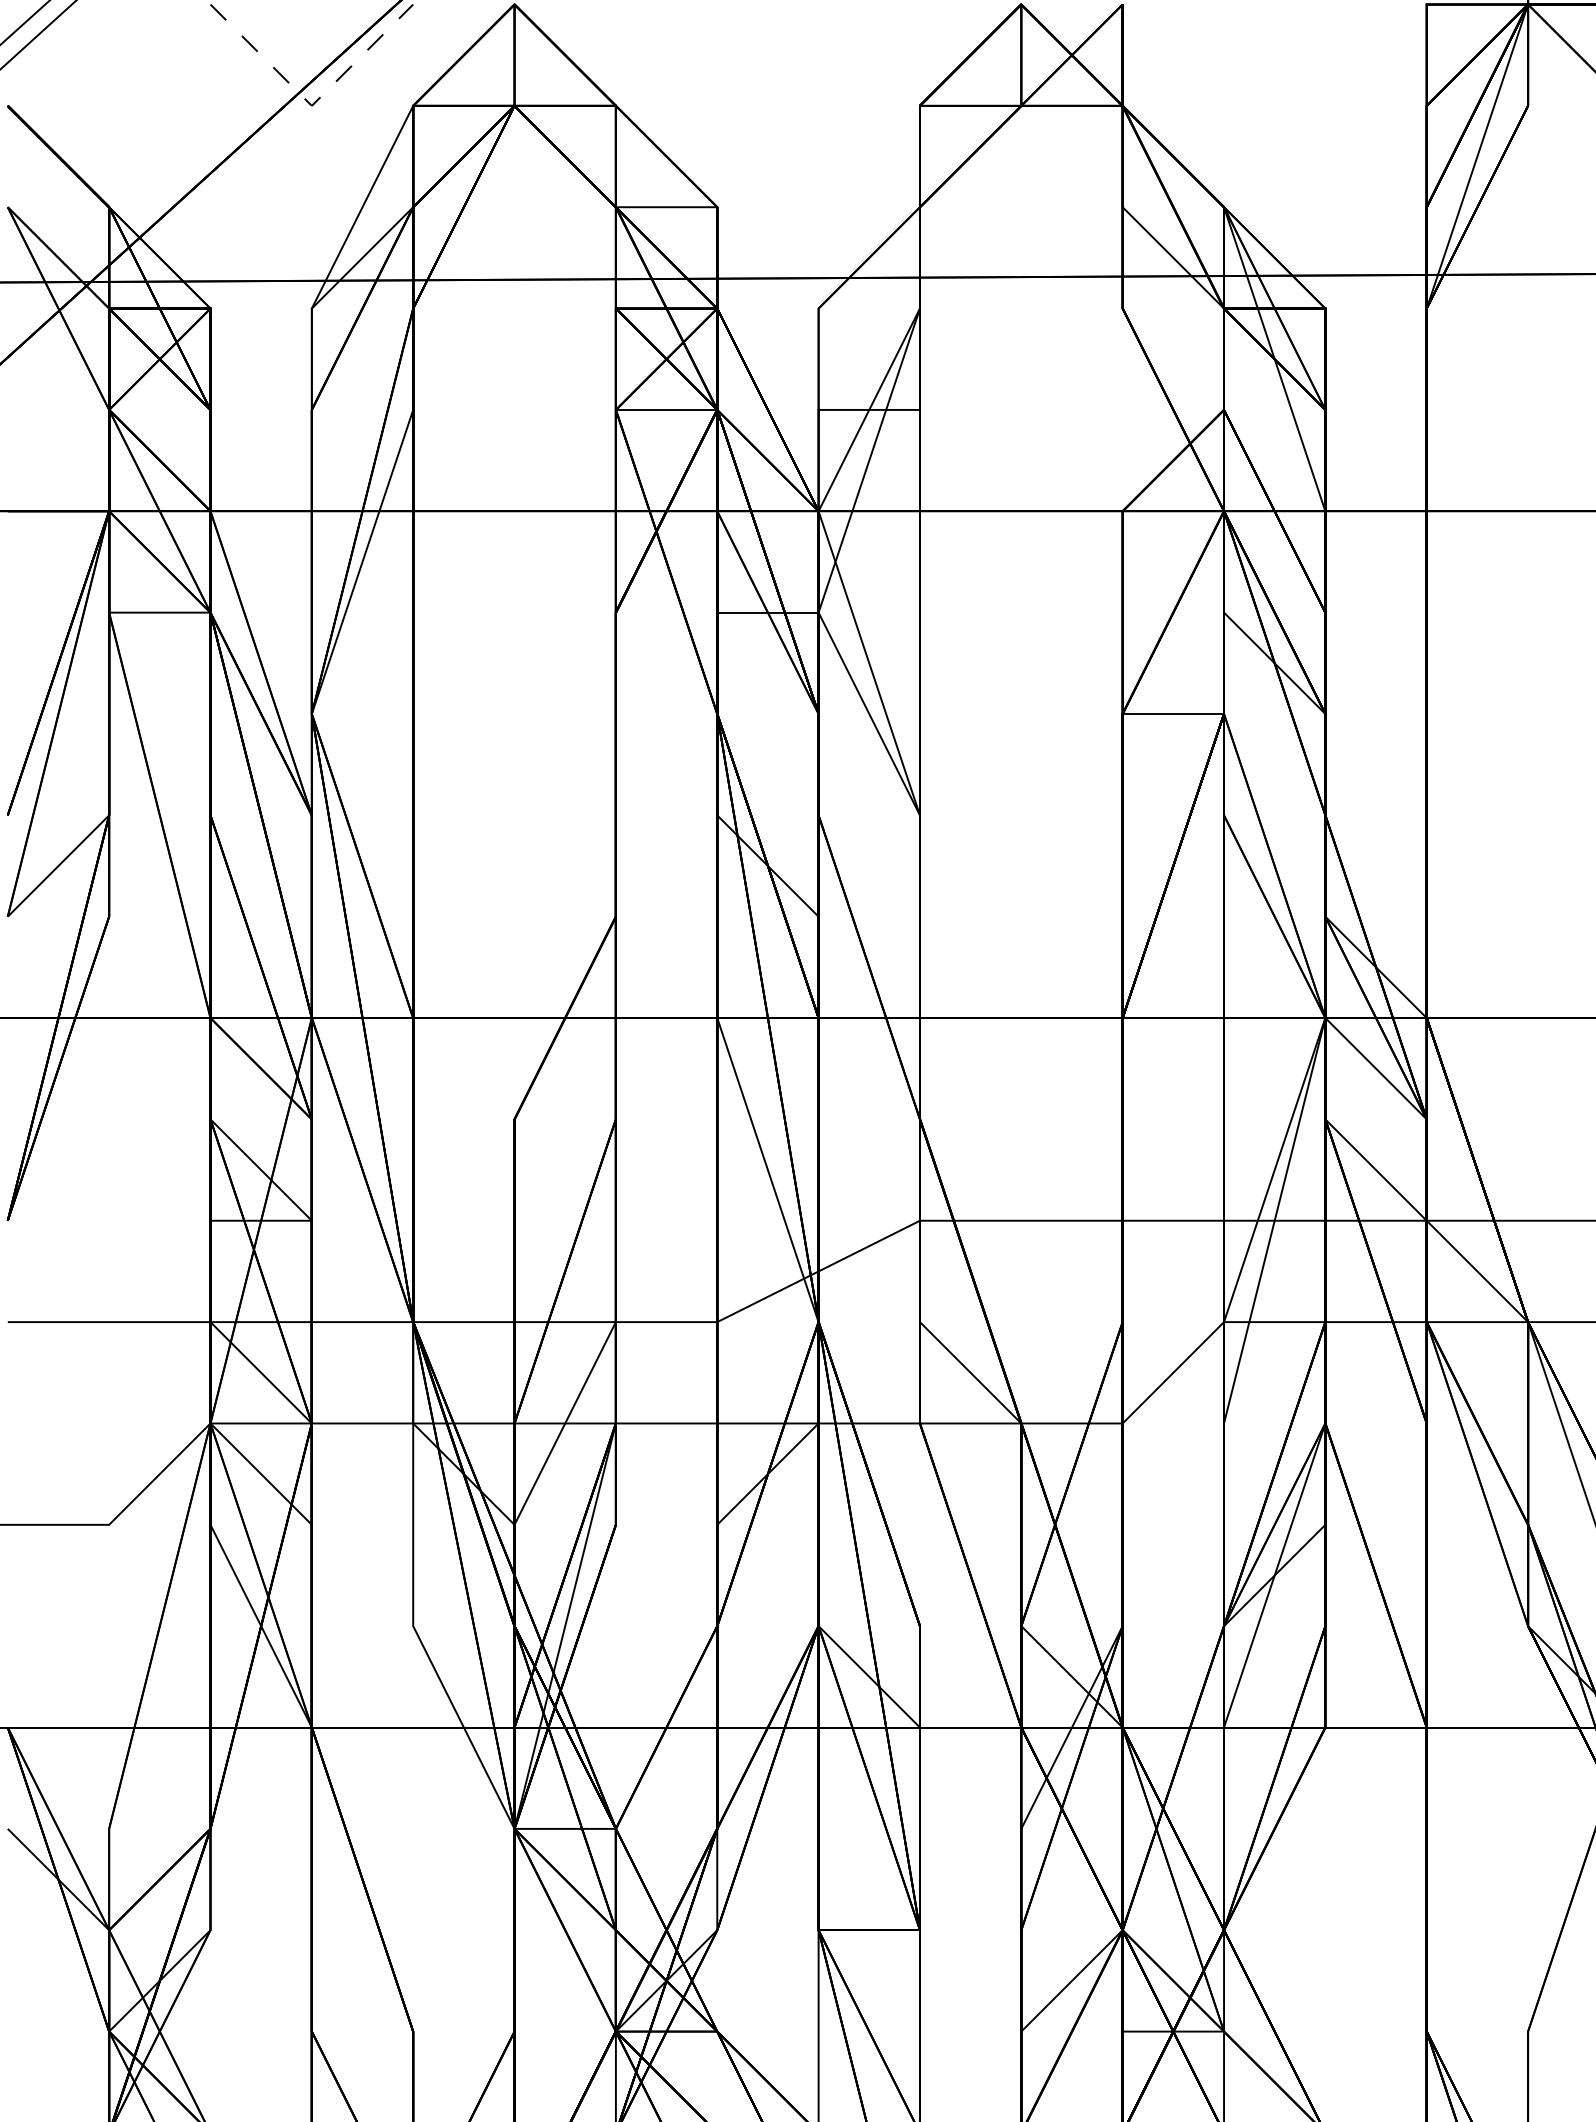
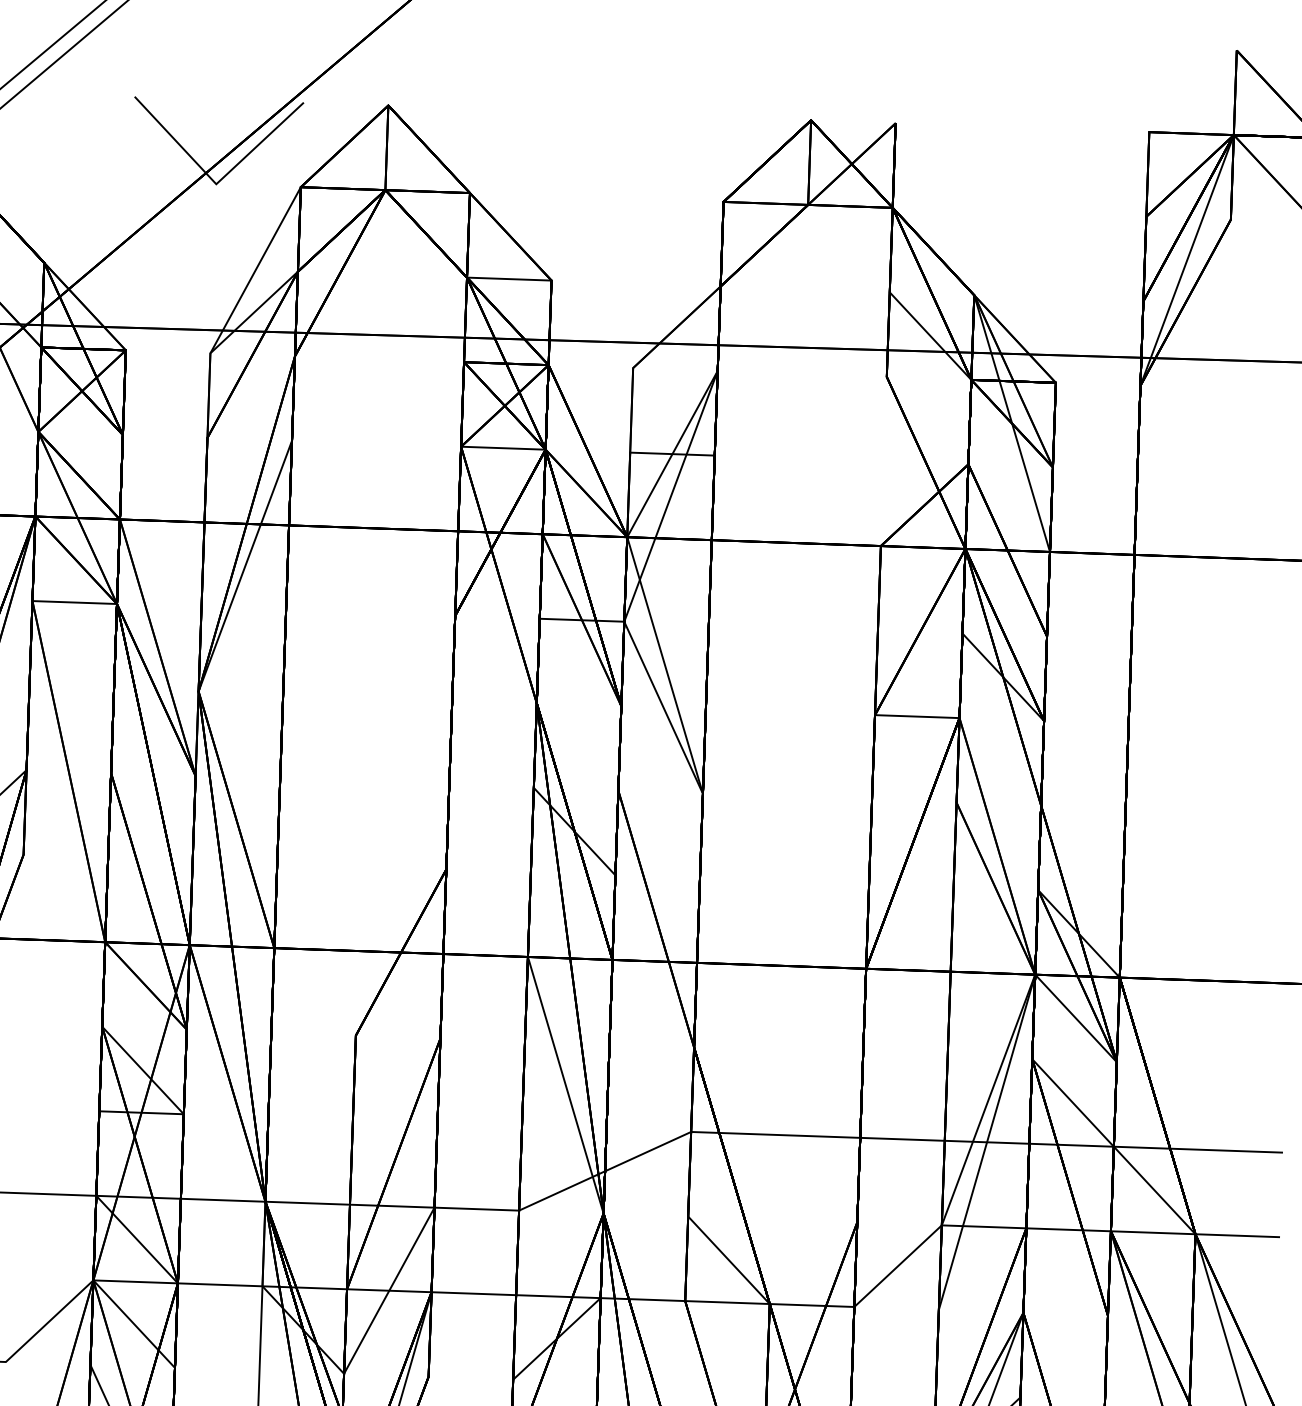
line: (311, 105) -> (216, 183), dashed -> solid

